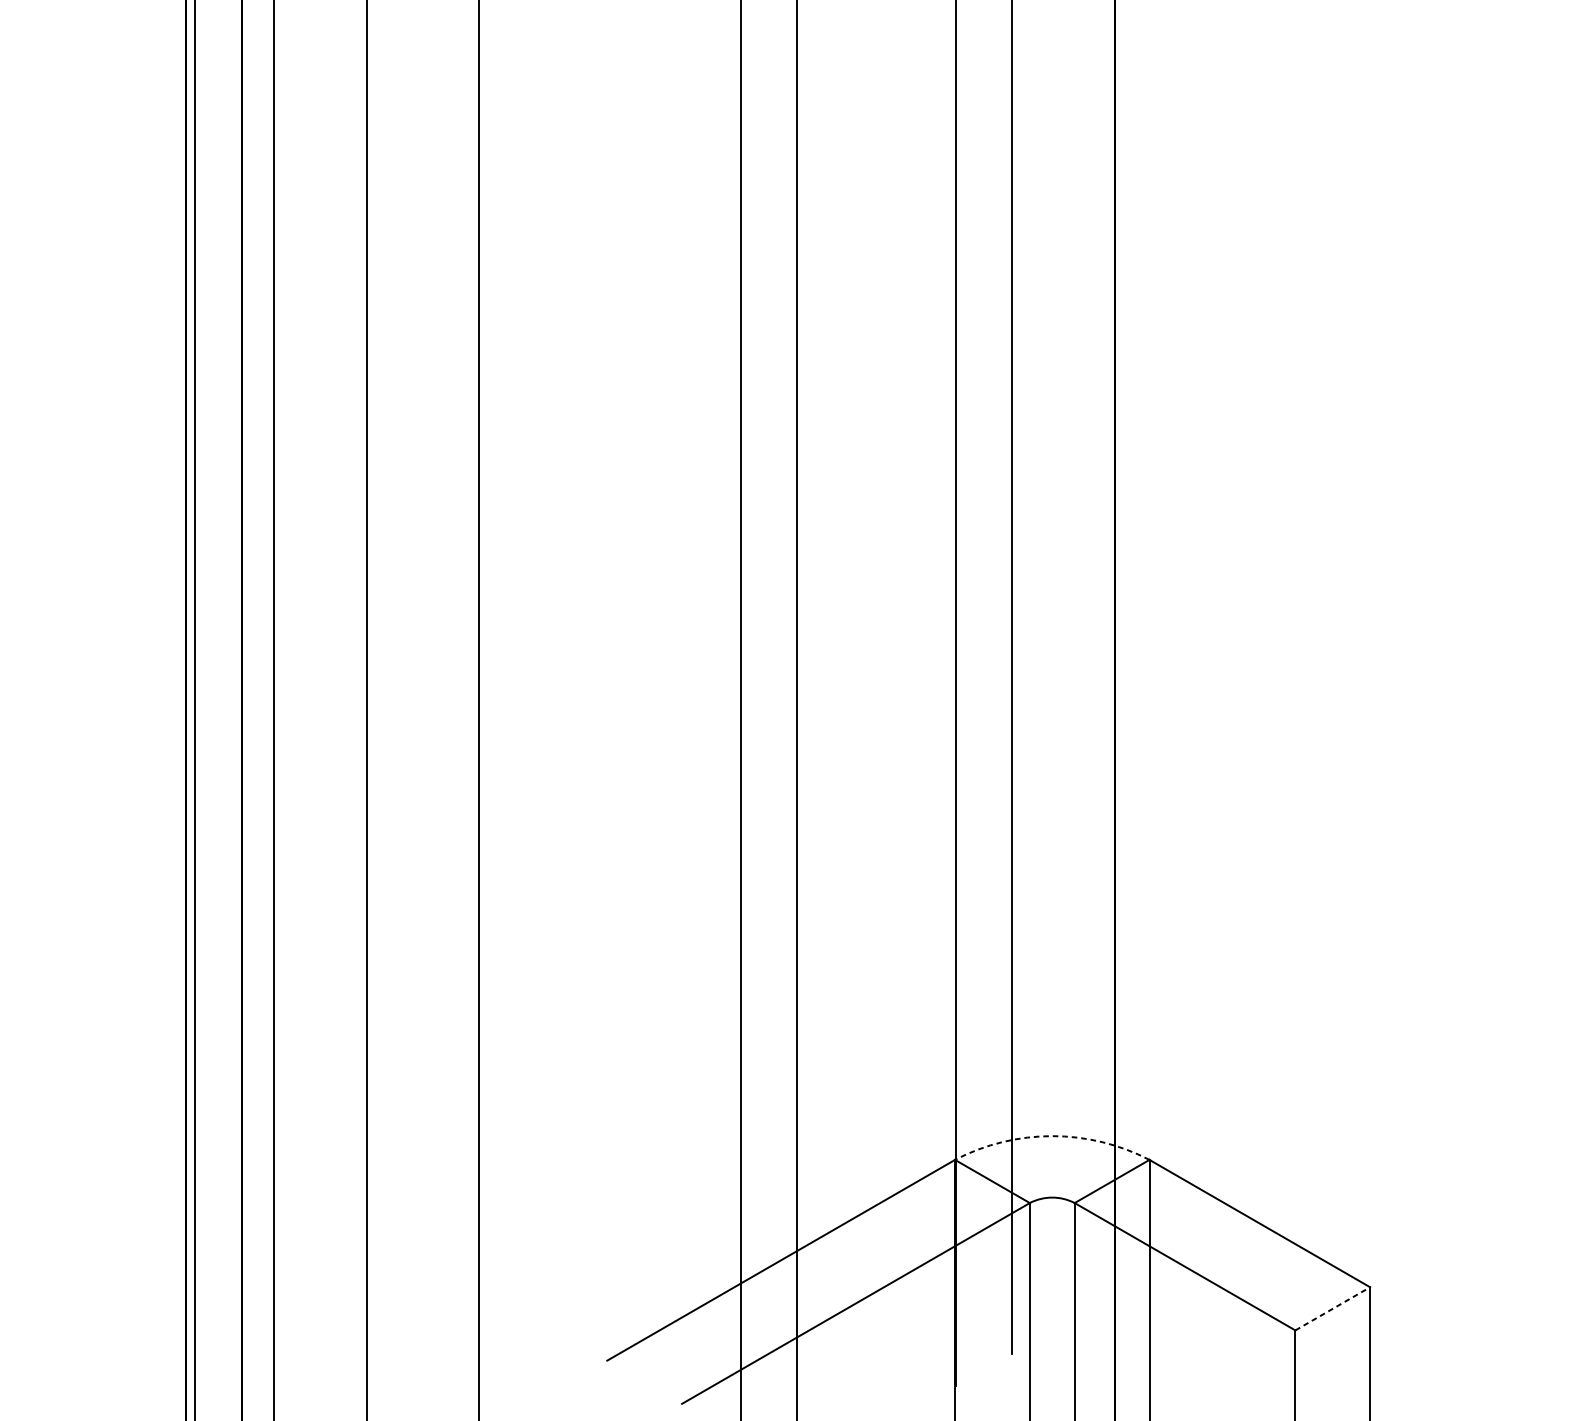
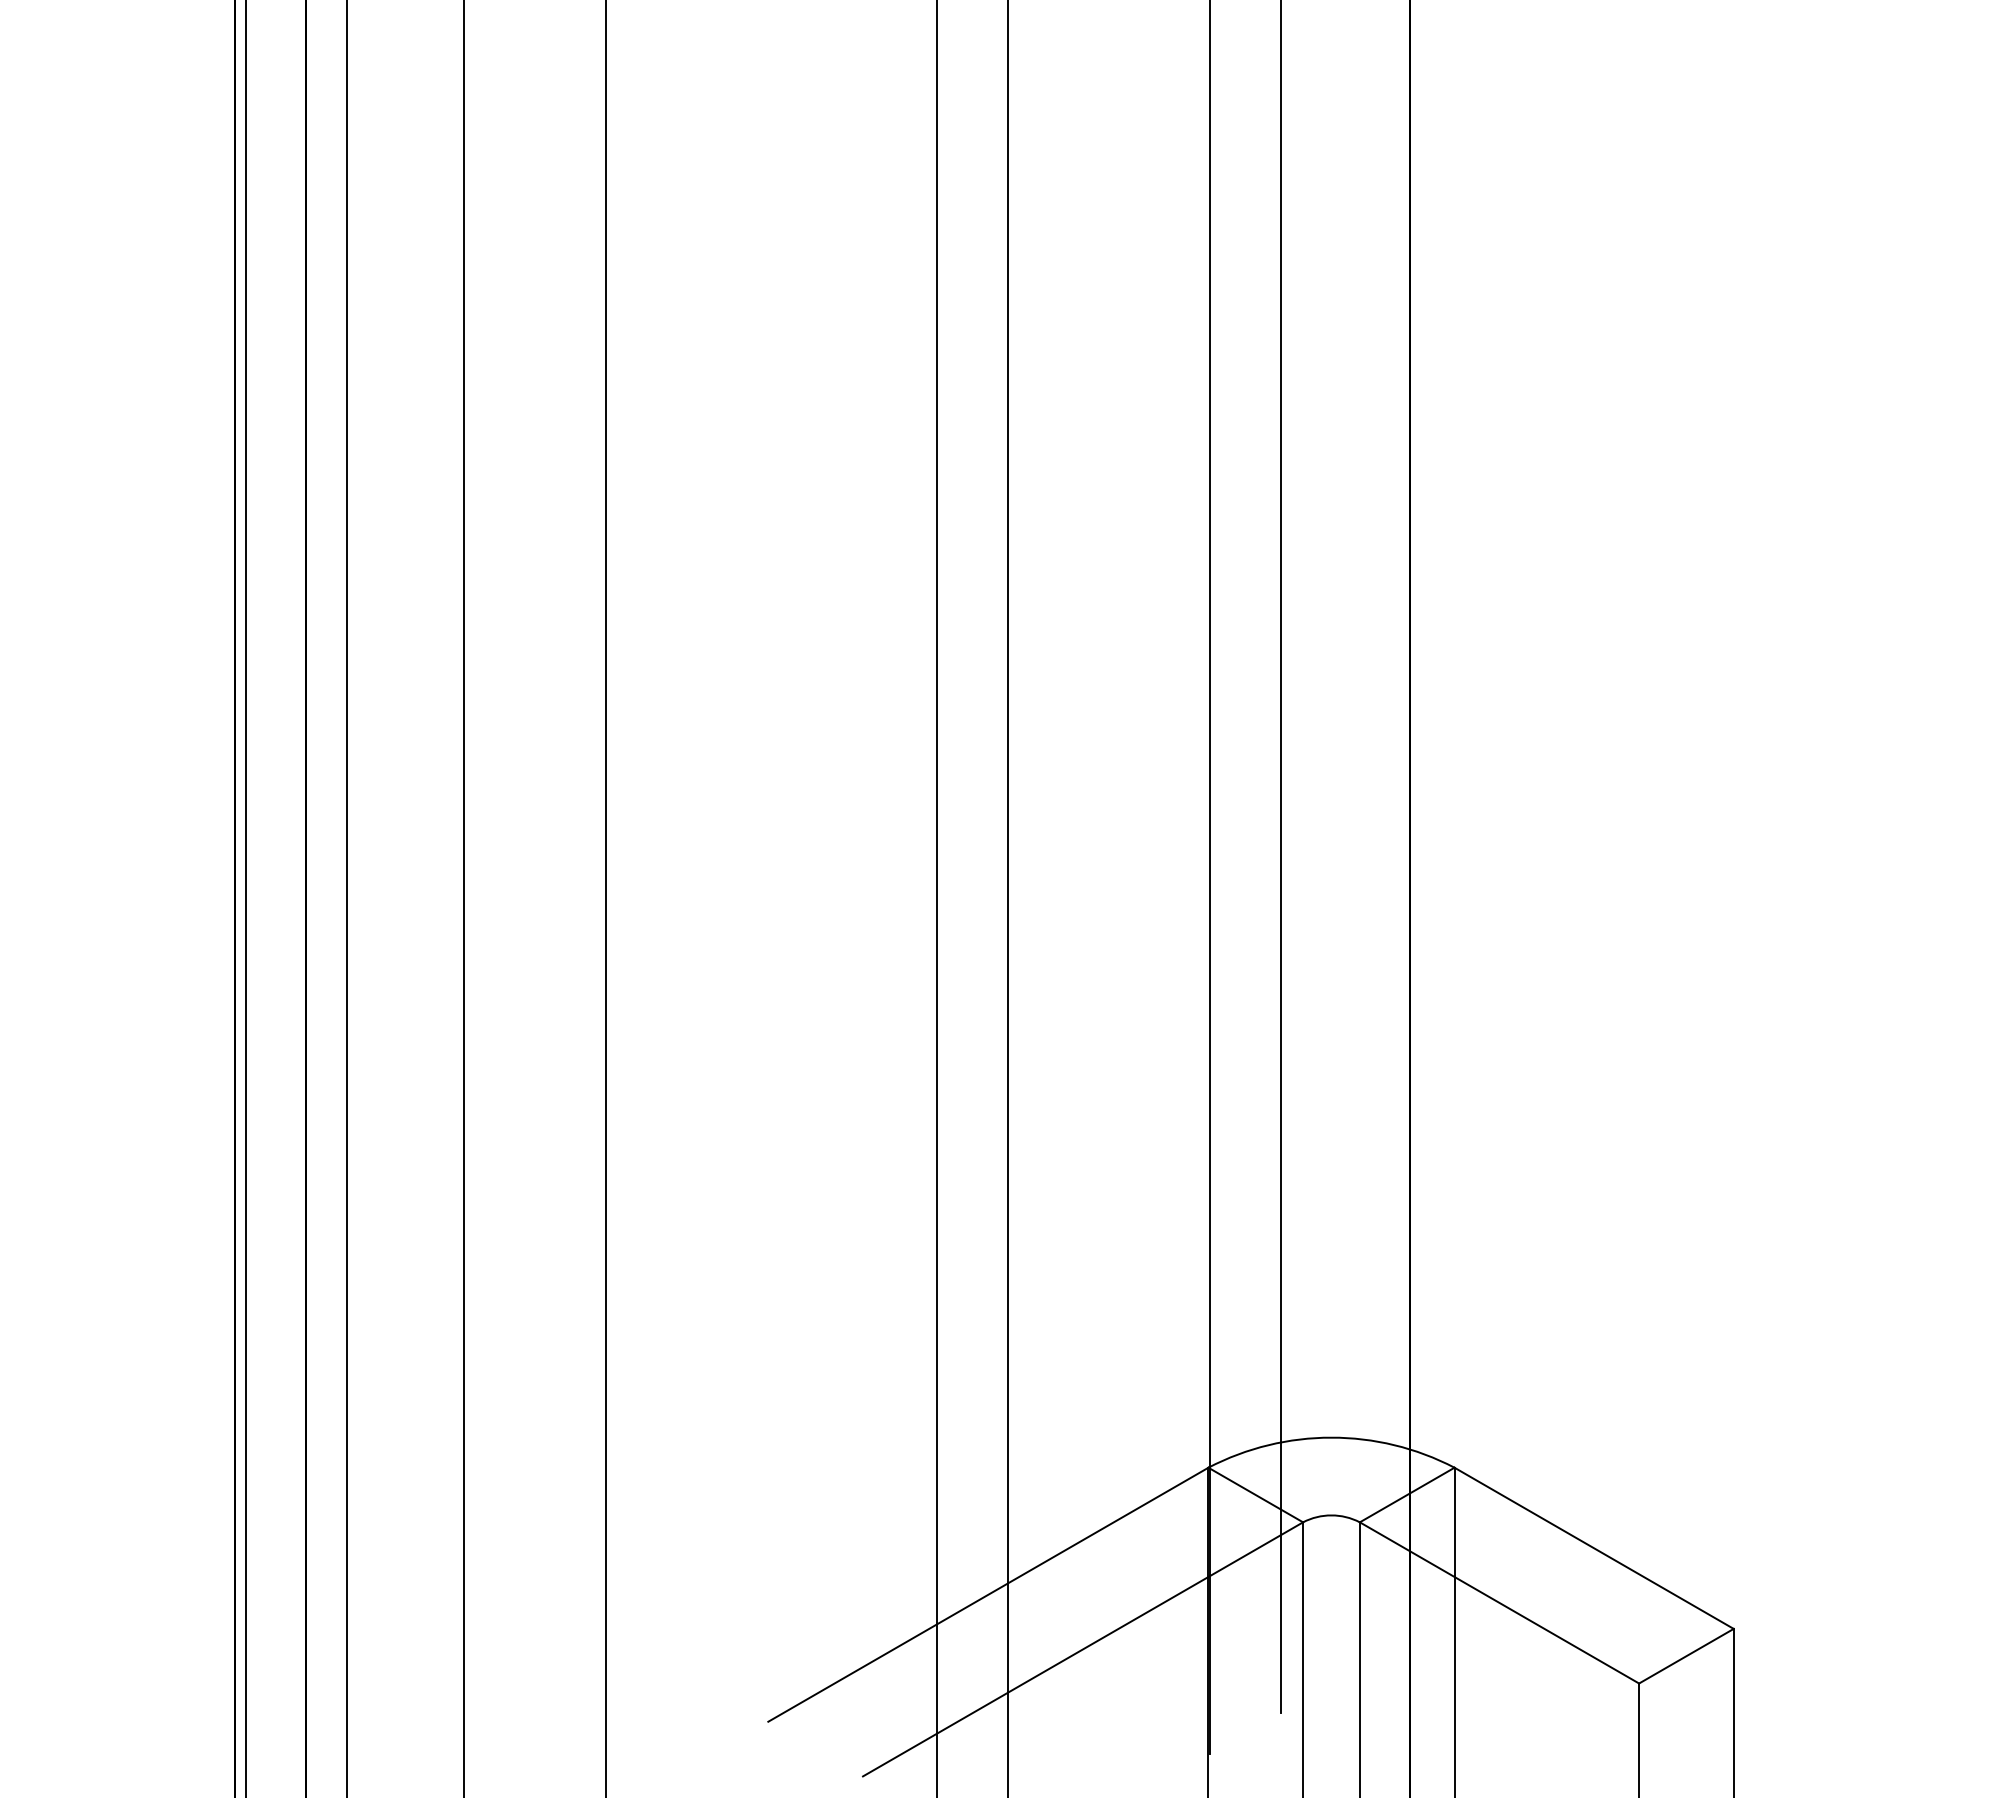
arc: (1052, 1136) -> (1331, 1437), dashed -> solid
line: (1332, 1309) -> (1686, 1656), dashed -> solid

